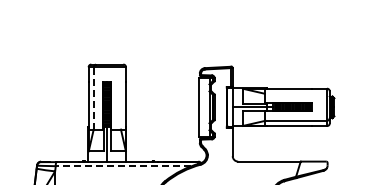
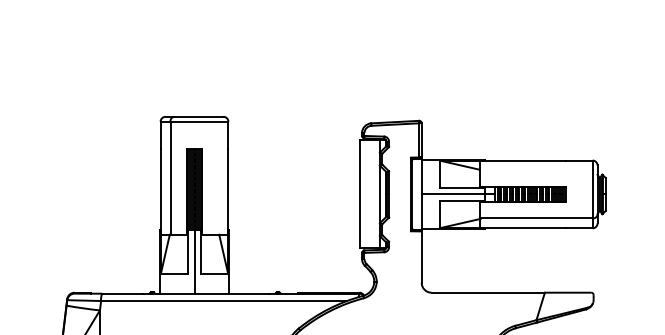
line: (94, 97) -> (171, 176), dashed -> solid
line: (123, 166) -> (223, 301), dashed -> solid

